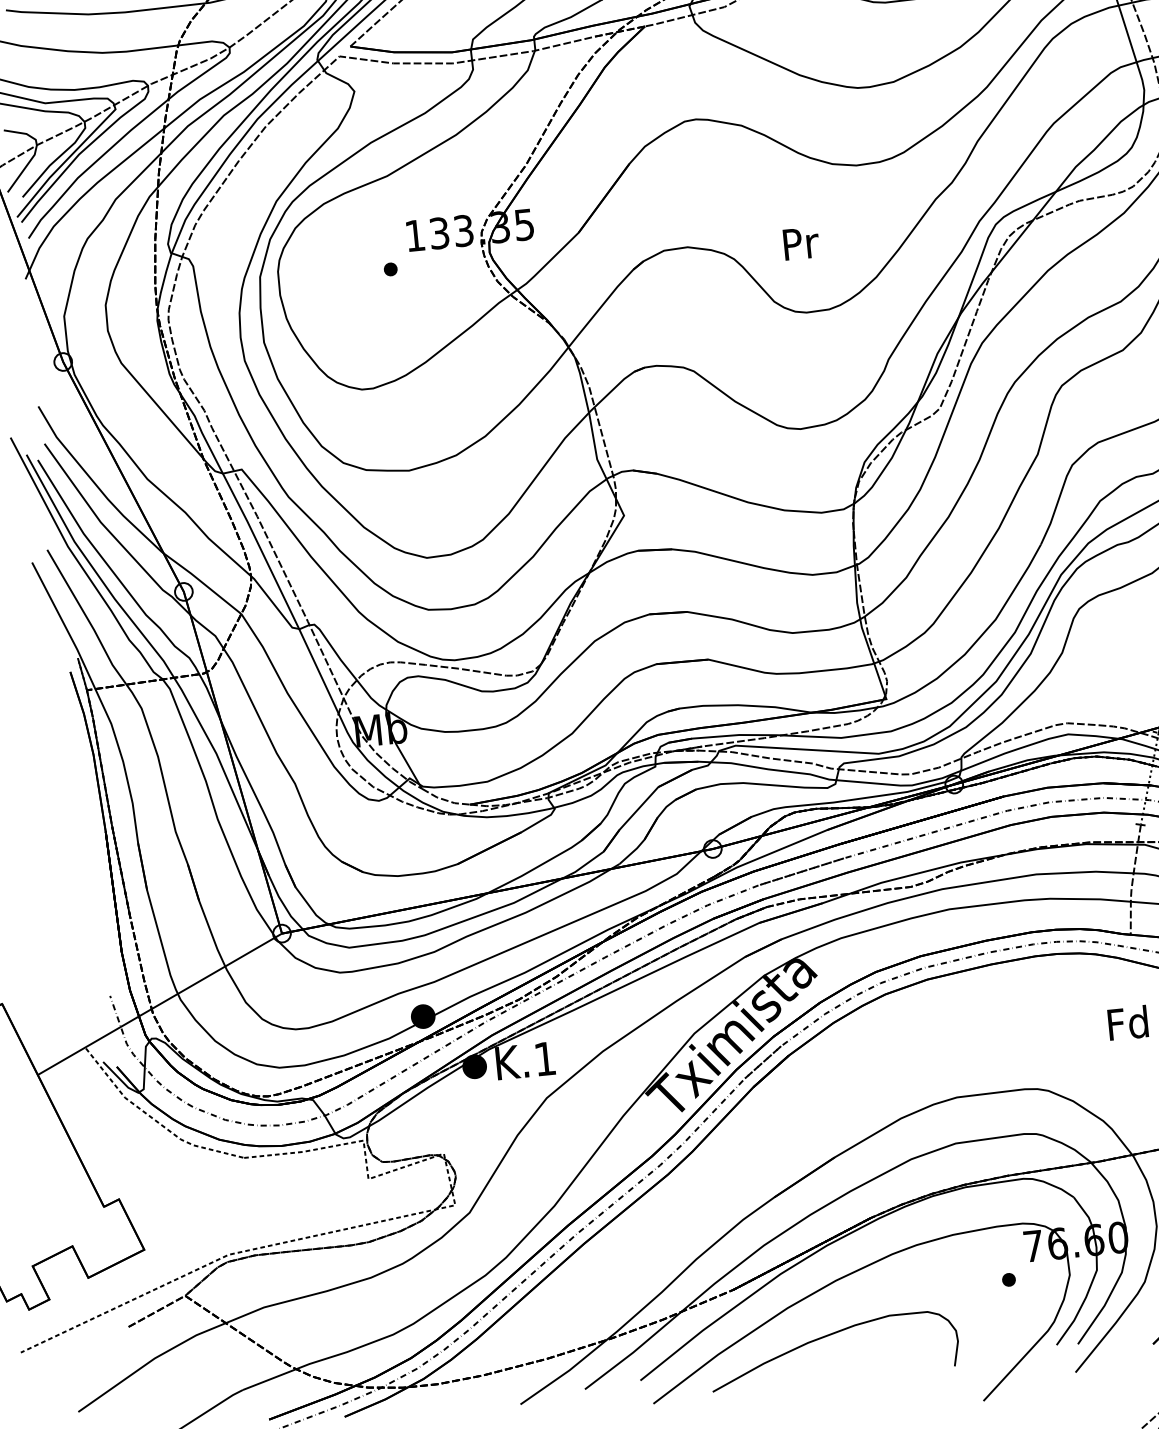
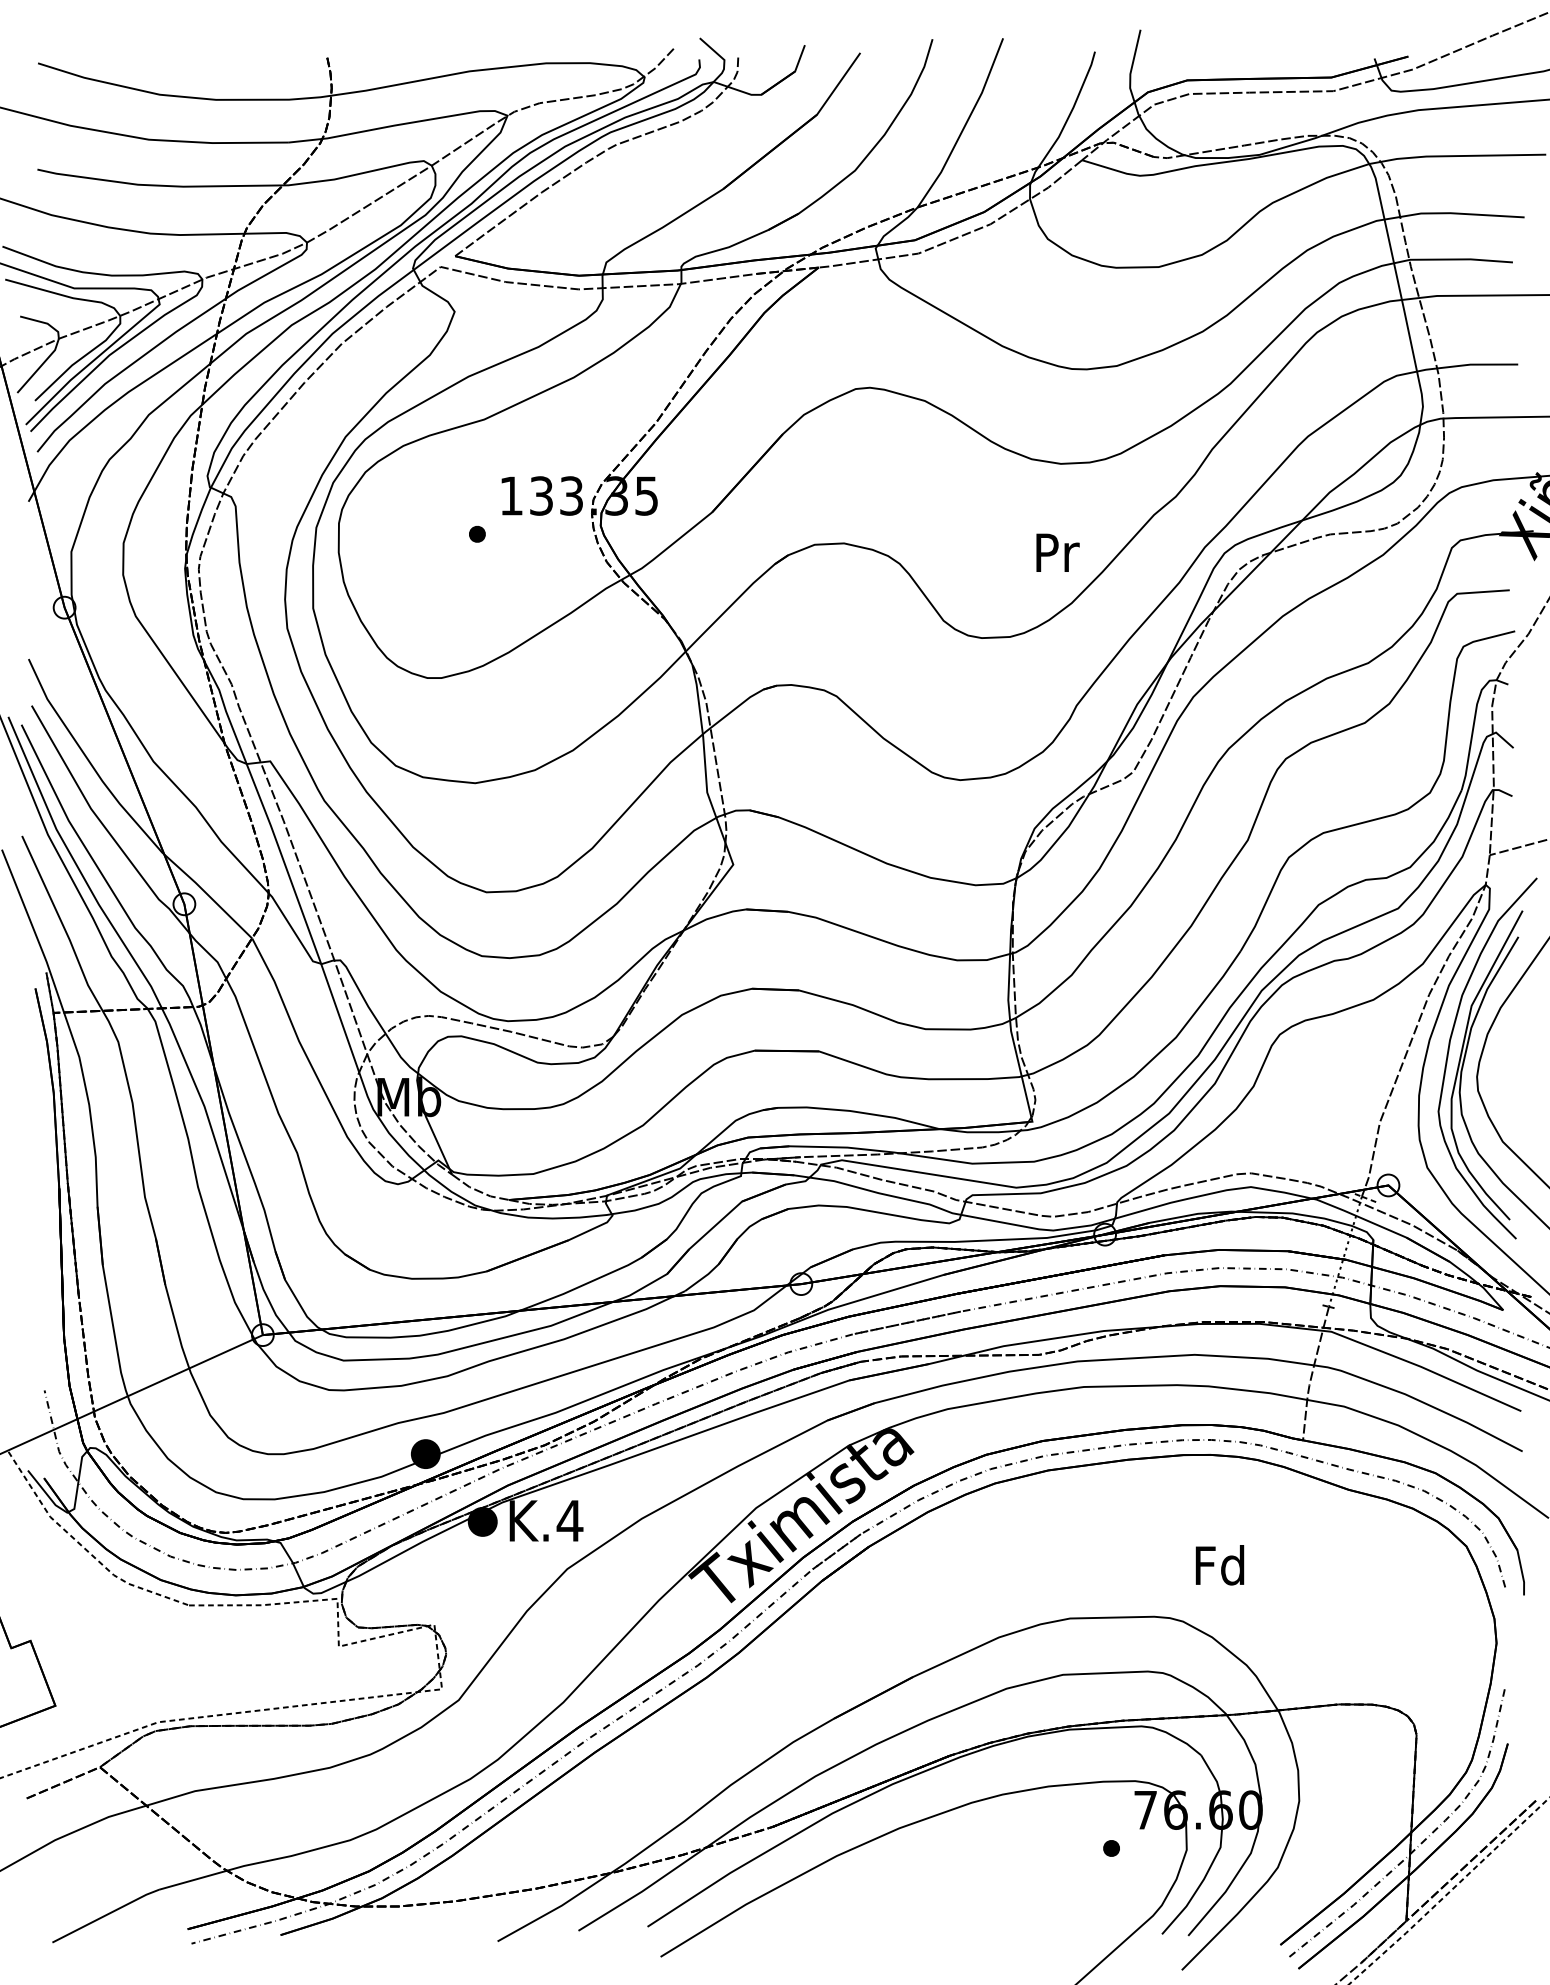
text: (801, 243) -> (1057, 552), moved
text: (1127, 1023) -> (1219, 1565), moved
text: (544, 1058) -> (569, 1520), K.1 -> K.4
curve: (828, 1336) -> (883, 1895), removed

